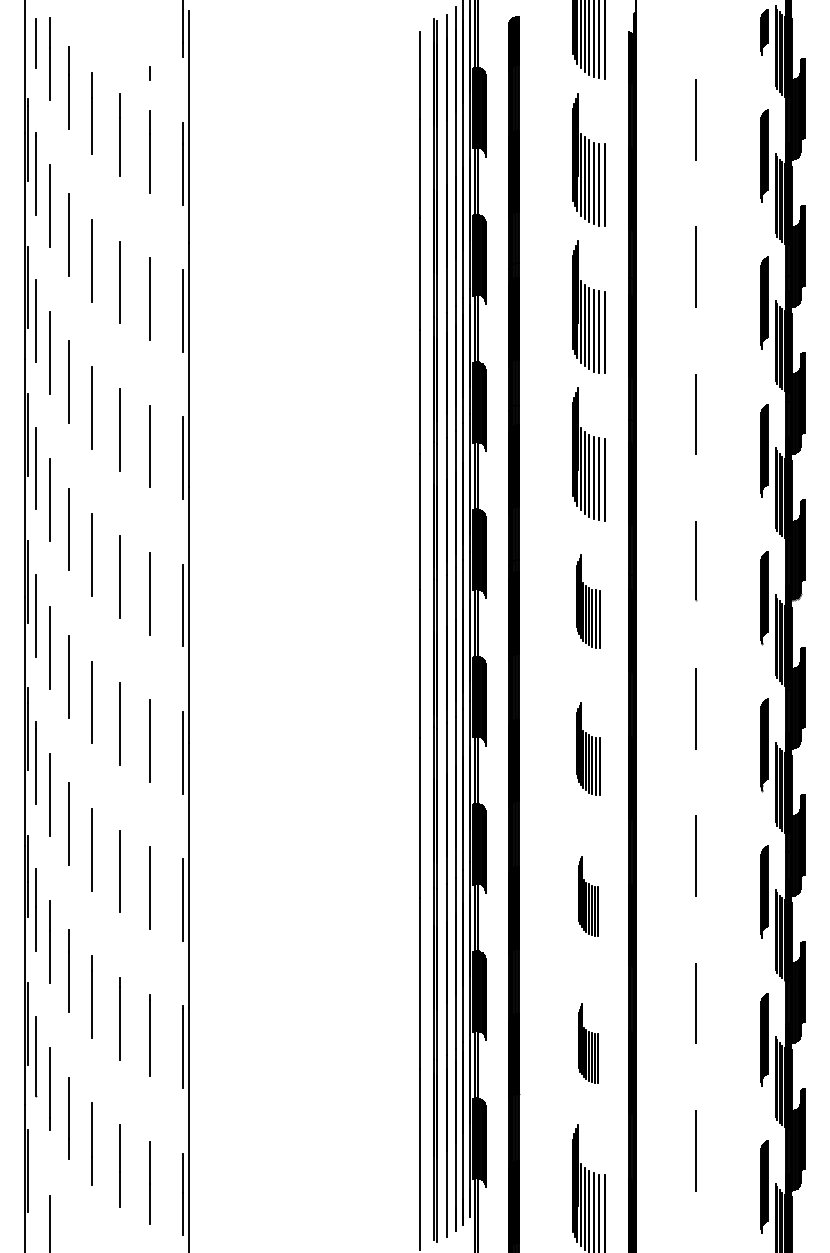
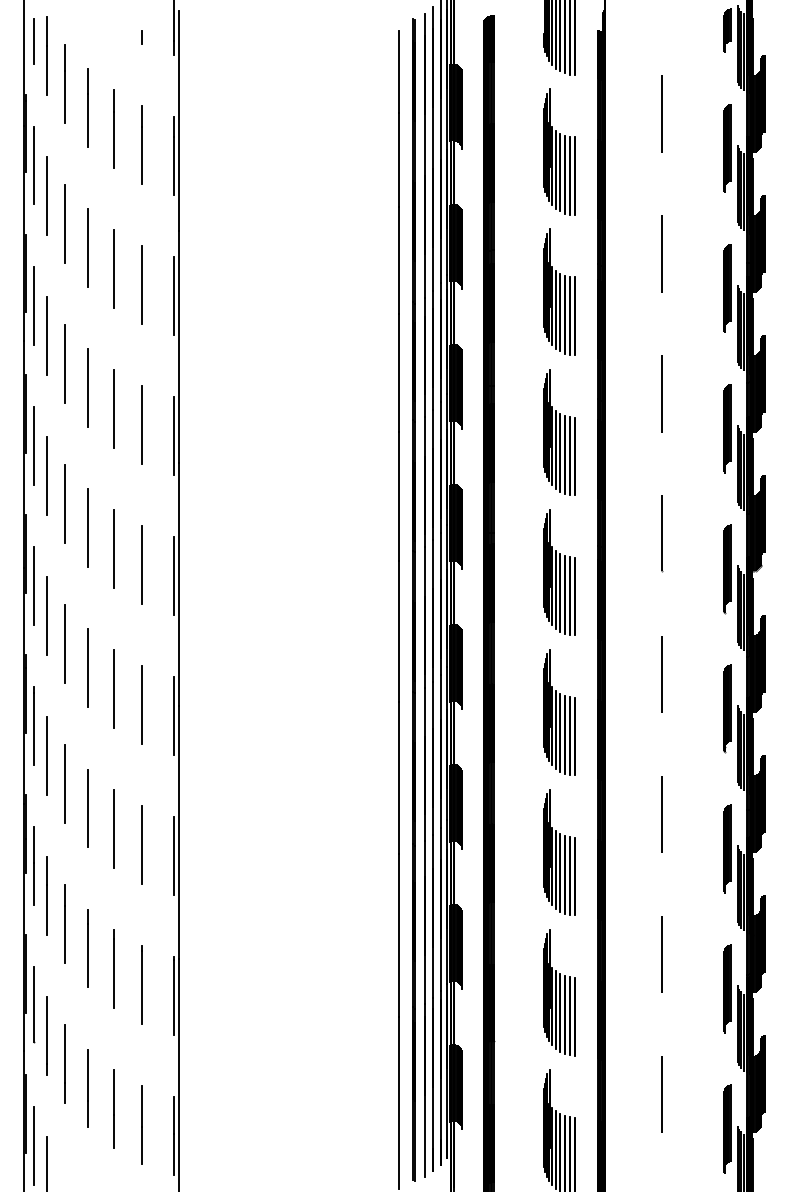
line: (148, 73) -> (141, 37), moved
part: (588, 601) -> (559, 572), size x1.43
part: (588, 748) -> (559, 712), size x1.43
part: (588, 896) -> (559, 852), size x1.67
part: (588, 1043) -> (559, 992), size x1.67
line: (36, 1204) -> (34, 1145), added

